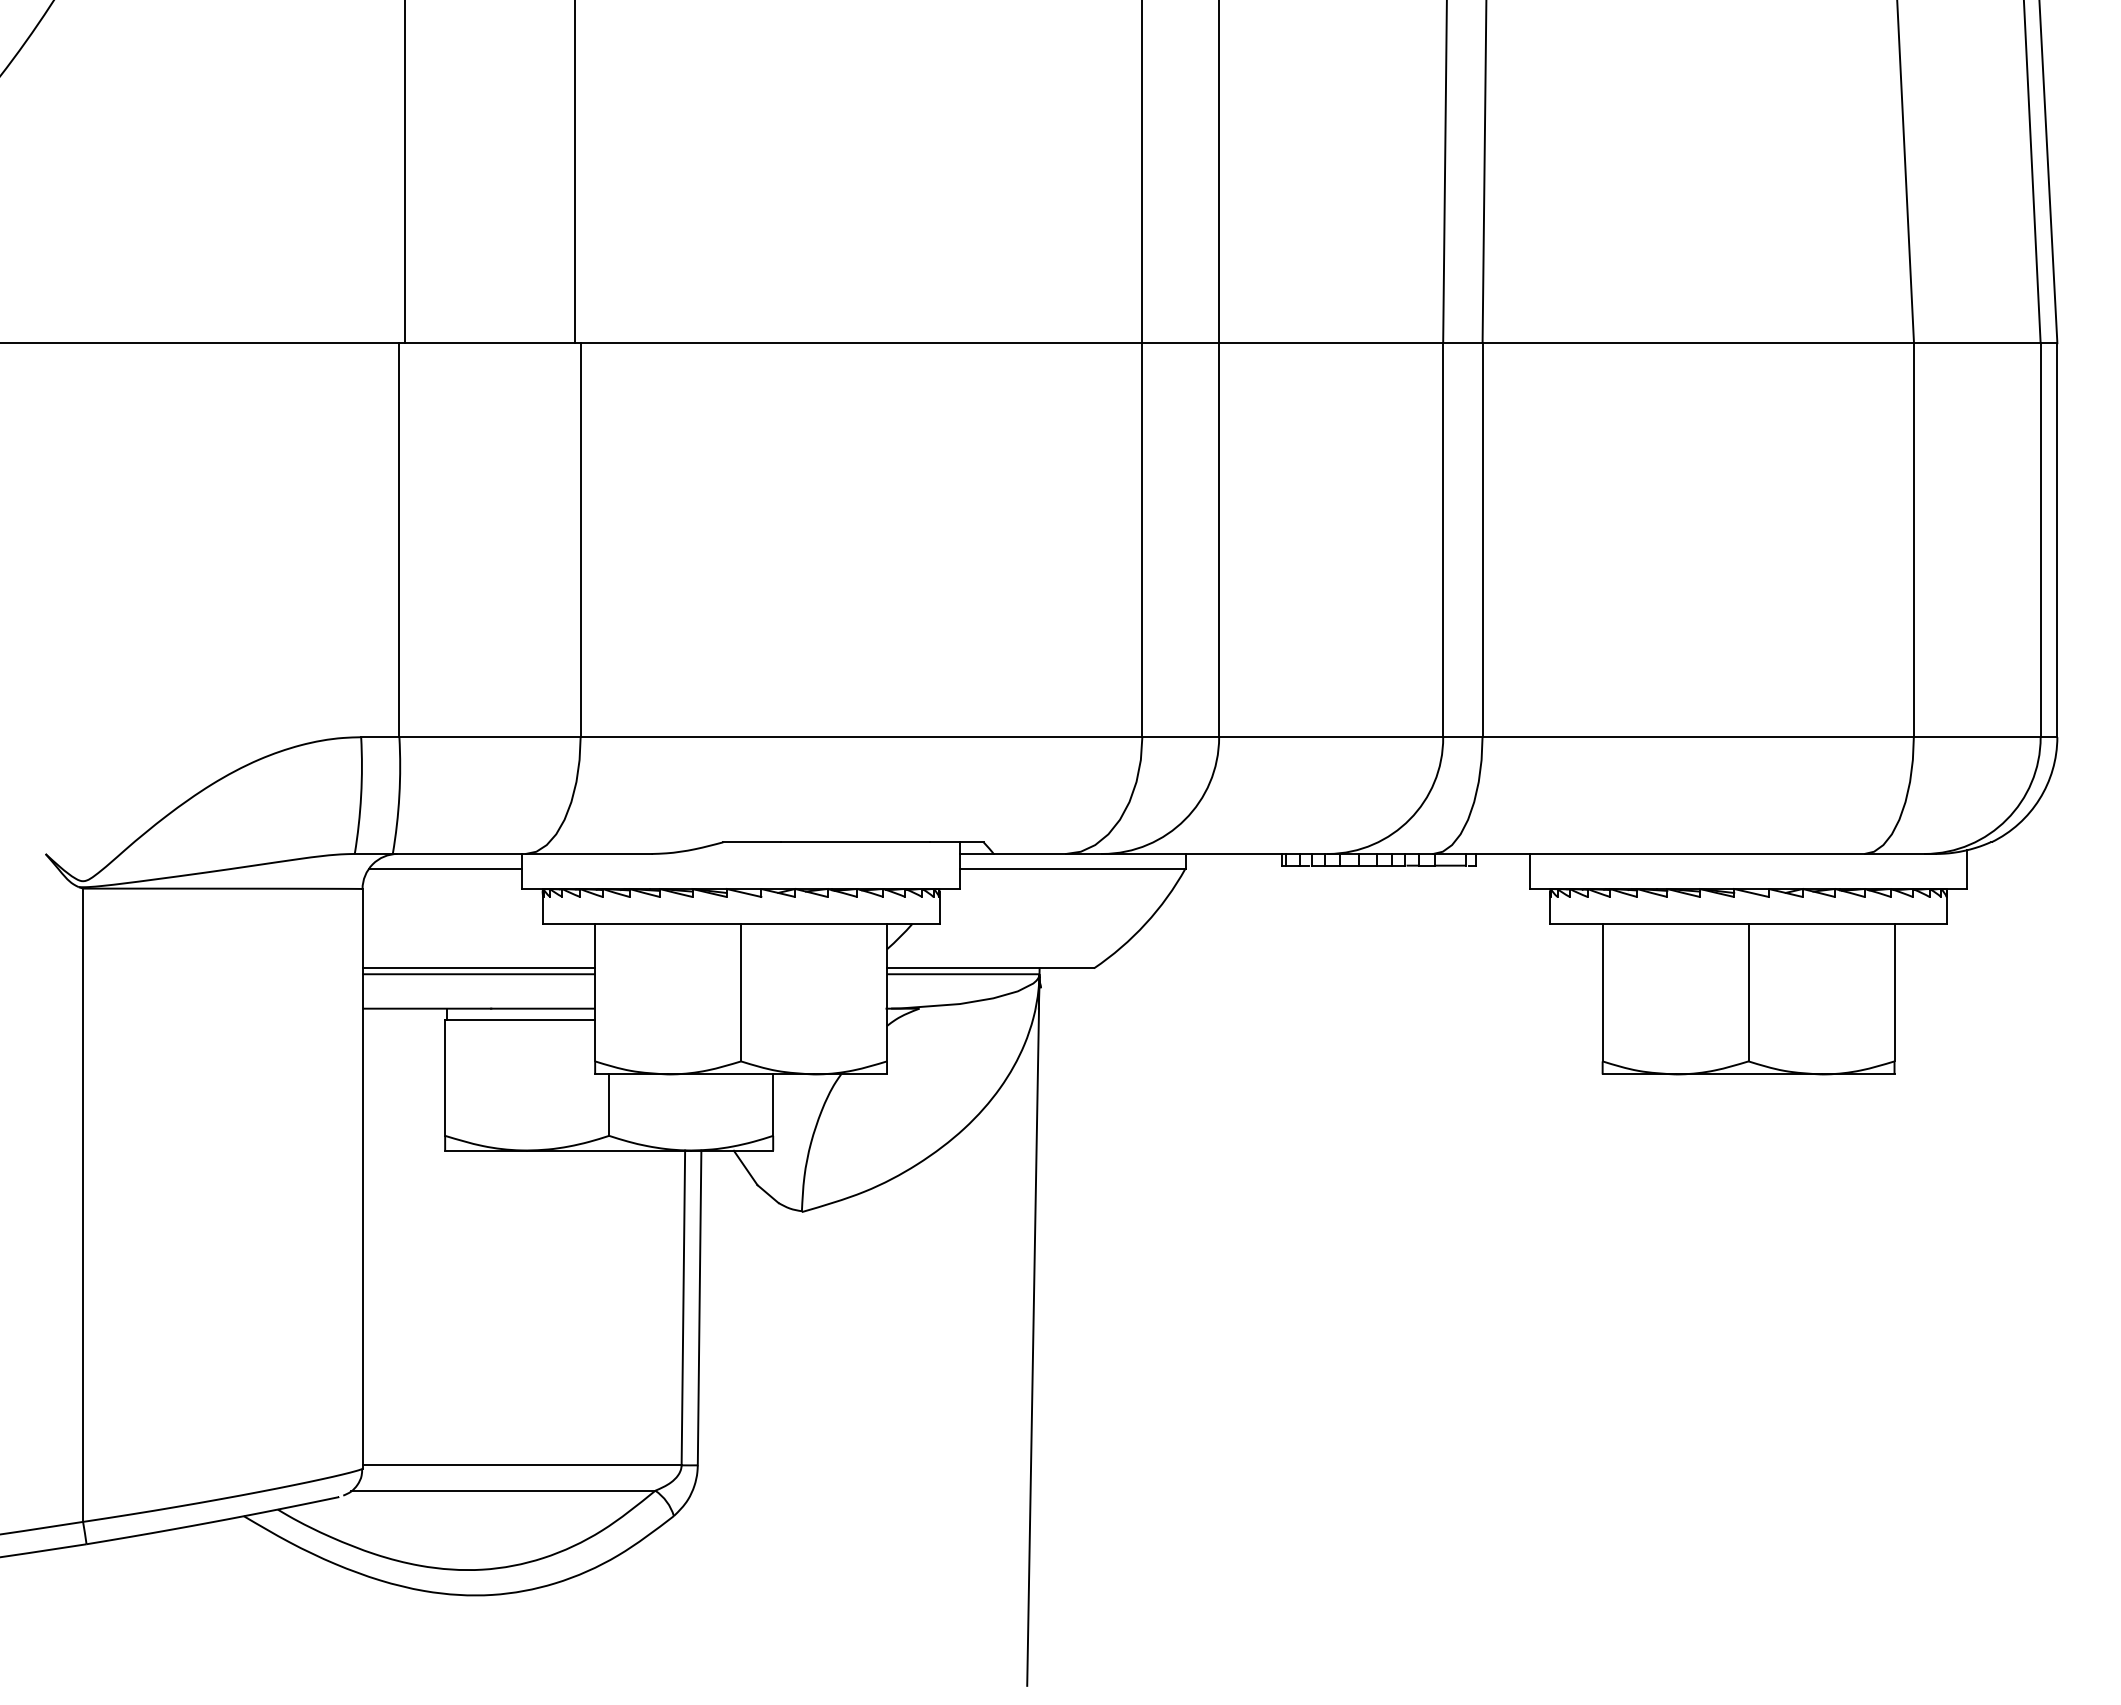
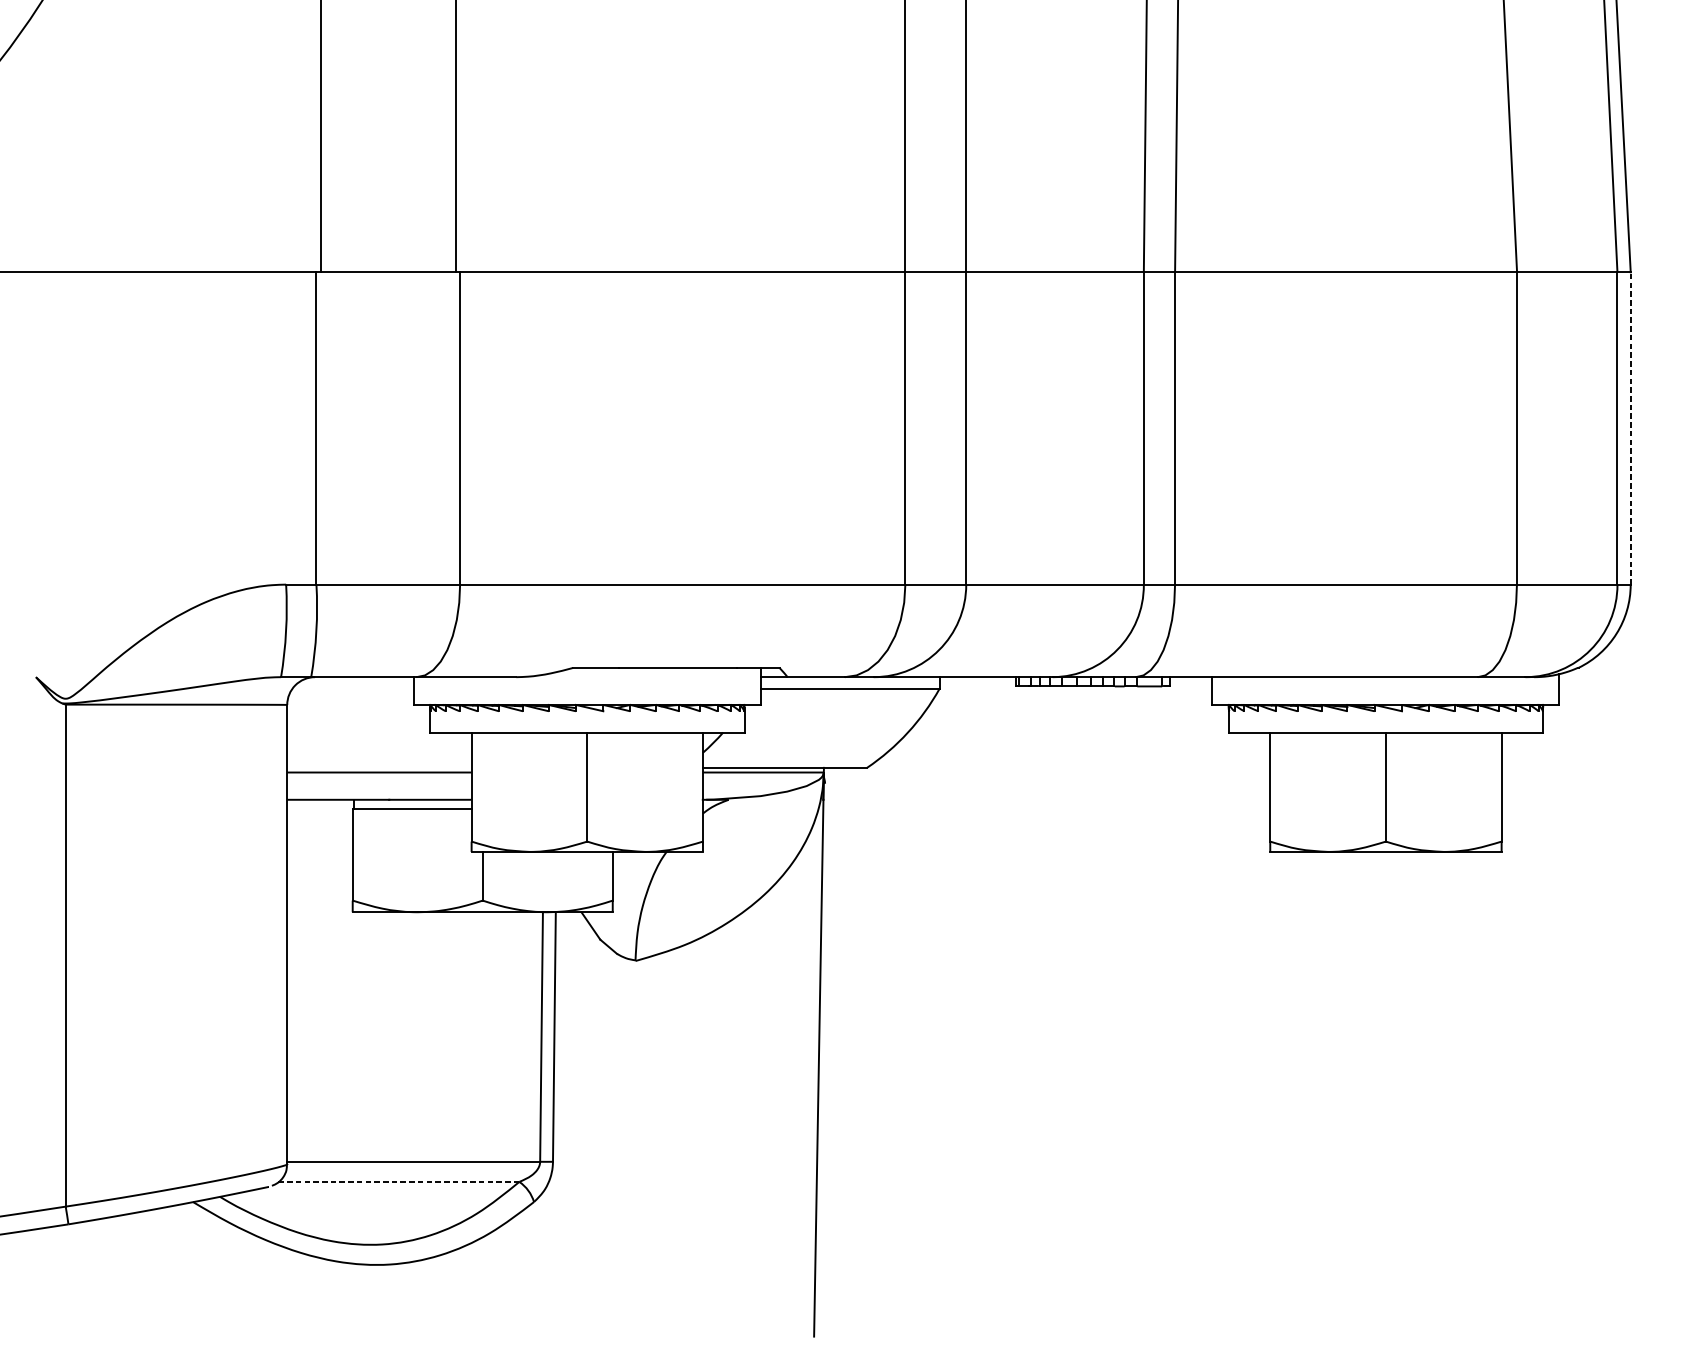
line: (2057, 539) -> (1630, 427), solid -> dashed
line: (445, 868) -> (352, 688), removed
line: (478, 968) -> (379, 767), removed
line: (502, 1490) -> (398, 1181), solid -> dashed

